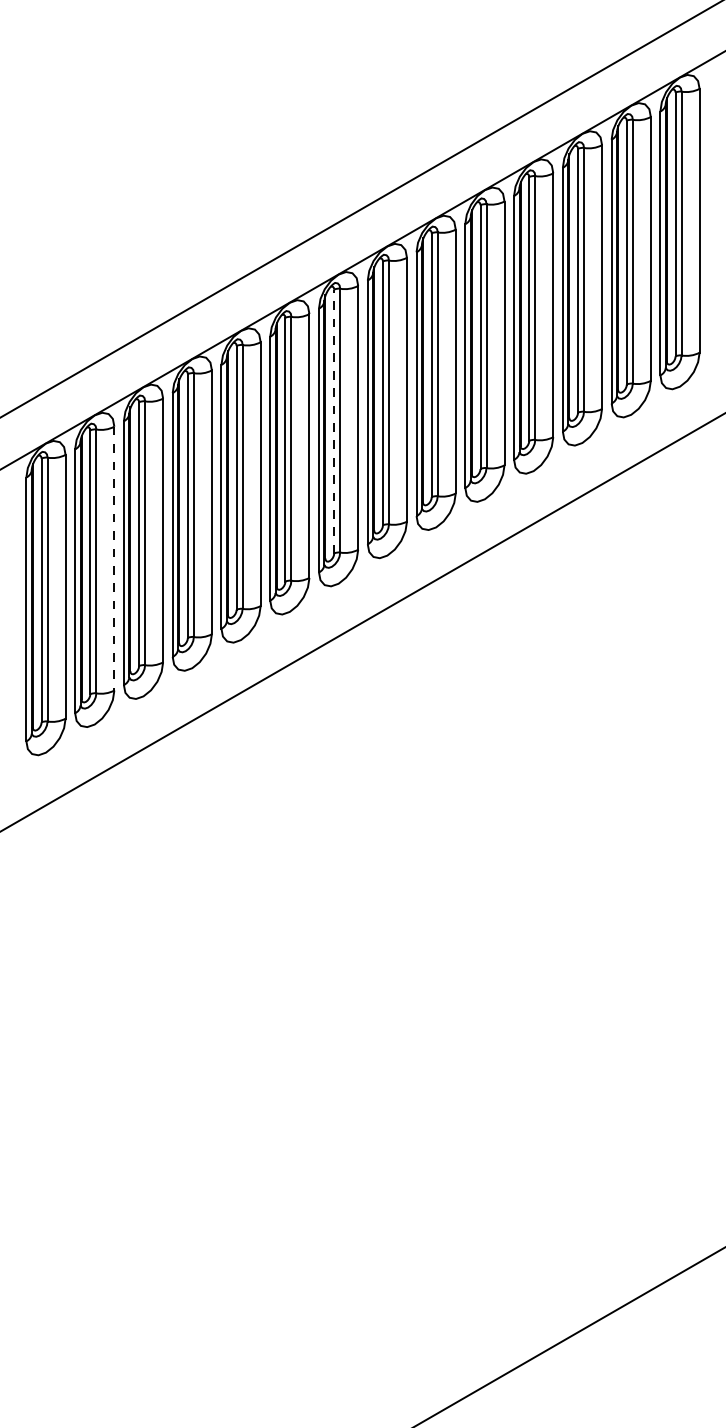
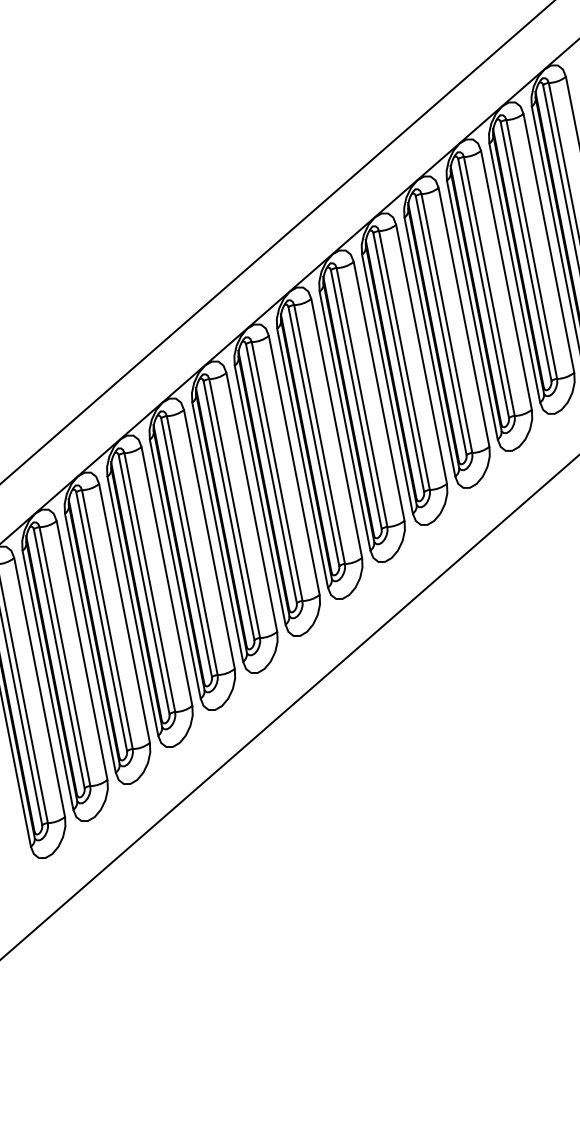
line: (334, 421) -> (271, 473), dashed -> solid
line: (114, 558) -> (82, 650), dashed -> solid

